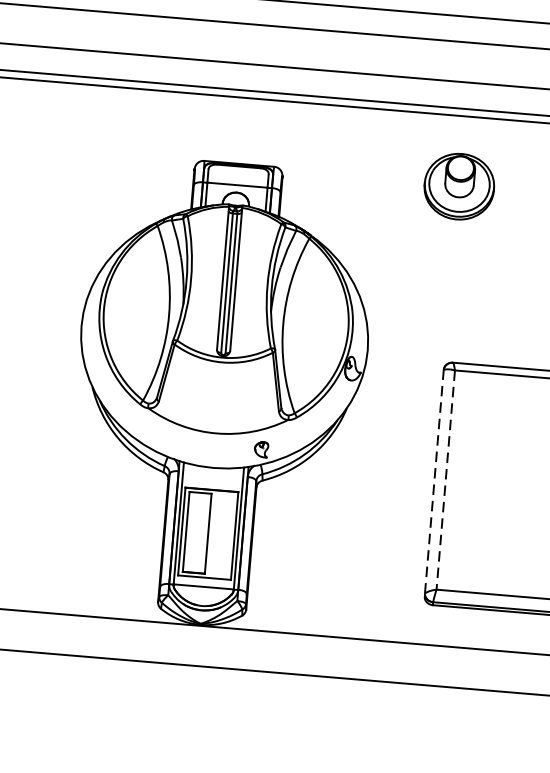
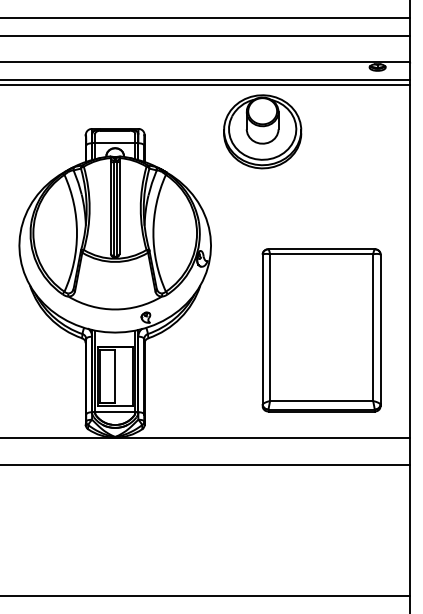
part: (458, 186) -> (262, 131), size x1.67
line: (434, 481) -> (262, 329), dashed -> solid
line: (446, 481) -> (270, 328), dashed -> solid

